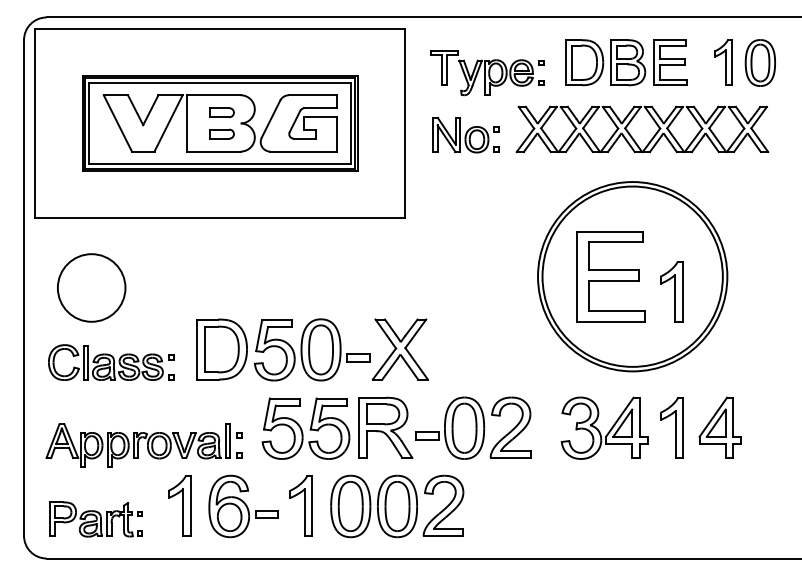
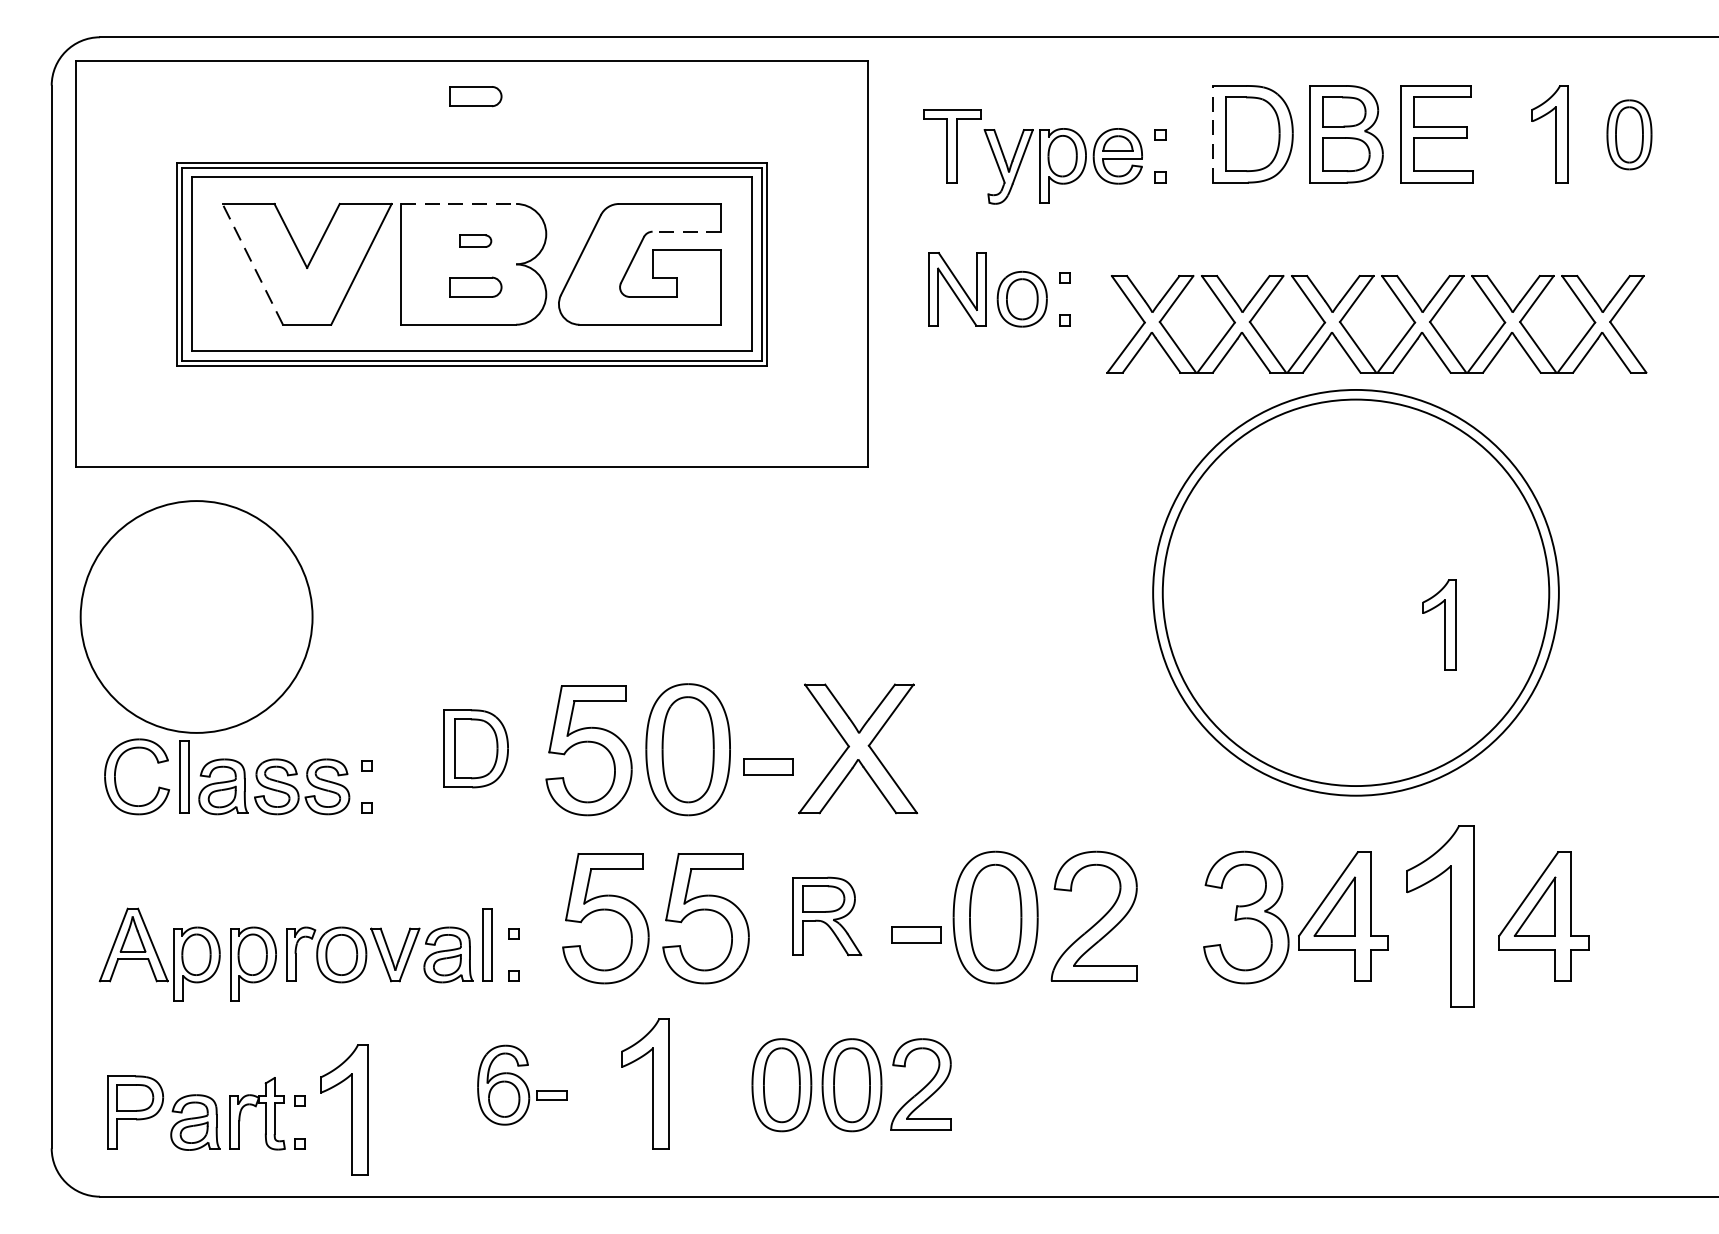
part: (221, 44) -> (474, 95), added
line: (565, 62) -> (1212, 133), solid -> dashed
part: (759, 62) -> (1627, 133), size x0.7
line: (213, 95) -> (457, 204), solid -> dashed
line: (320, 108) -> (686, 232), solid -> dashed
part: (221, 112) -> (474, 240), size x0.6
line: (117, 123) -> (251, 264), solid -> dashed
part: (632, 136) -> (1355, 339), moved
part: (610, 276) -> (1308, 592), removed
circle: (91, 287) -> (196, 615), size x1.6
part: (671, 291) -> (1439, 624), size x0.7
part: (221, 349) -> (474, 748), size x0.6
part: (385, 427) -> (826, 915), size x0.6
part: (671, 427) -> (1439, 915), size x1.4
part: (179, 505) -> (344, 1108), moved
part: (243, 506) -> (521, 1085), size x0.6
part: (397, 506) -> (851, 1085), size x0.7

